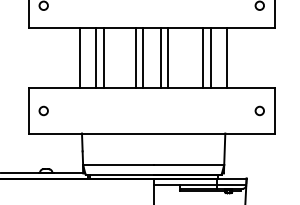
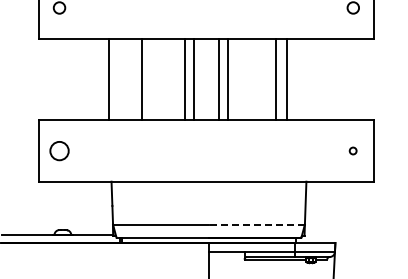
line: (96, 58) -> (131, 79), removed
line: (226, 58) -> (308, 79), removed
circle: (43, 110) -> (59, 150), size x1.6
circle: (259, 110) -> (352, 150), size x0.6
line: (188, 165) -> (256, 224), solid -> dashed

